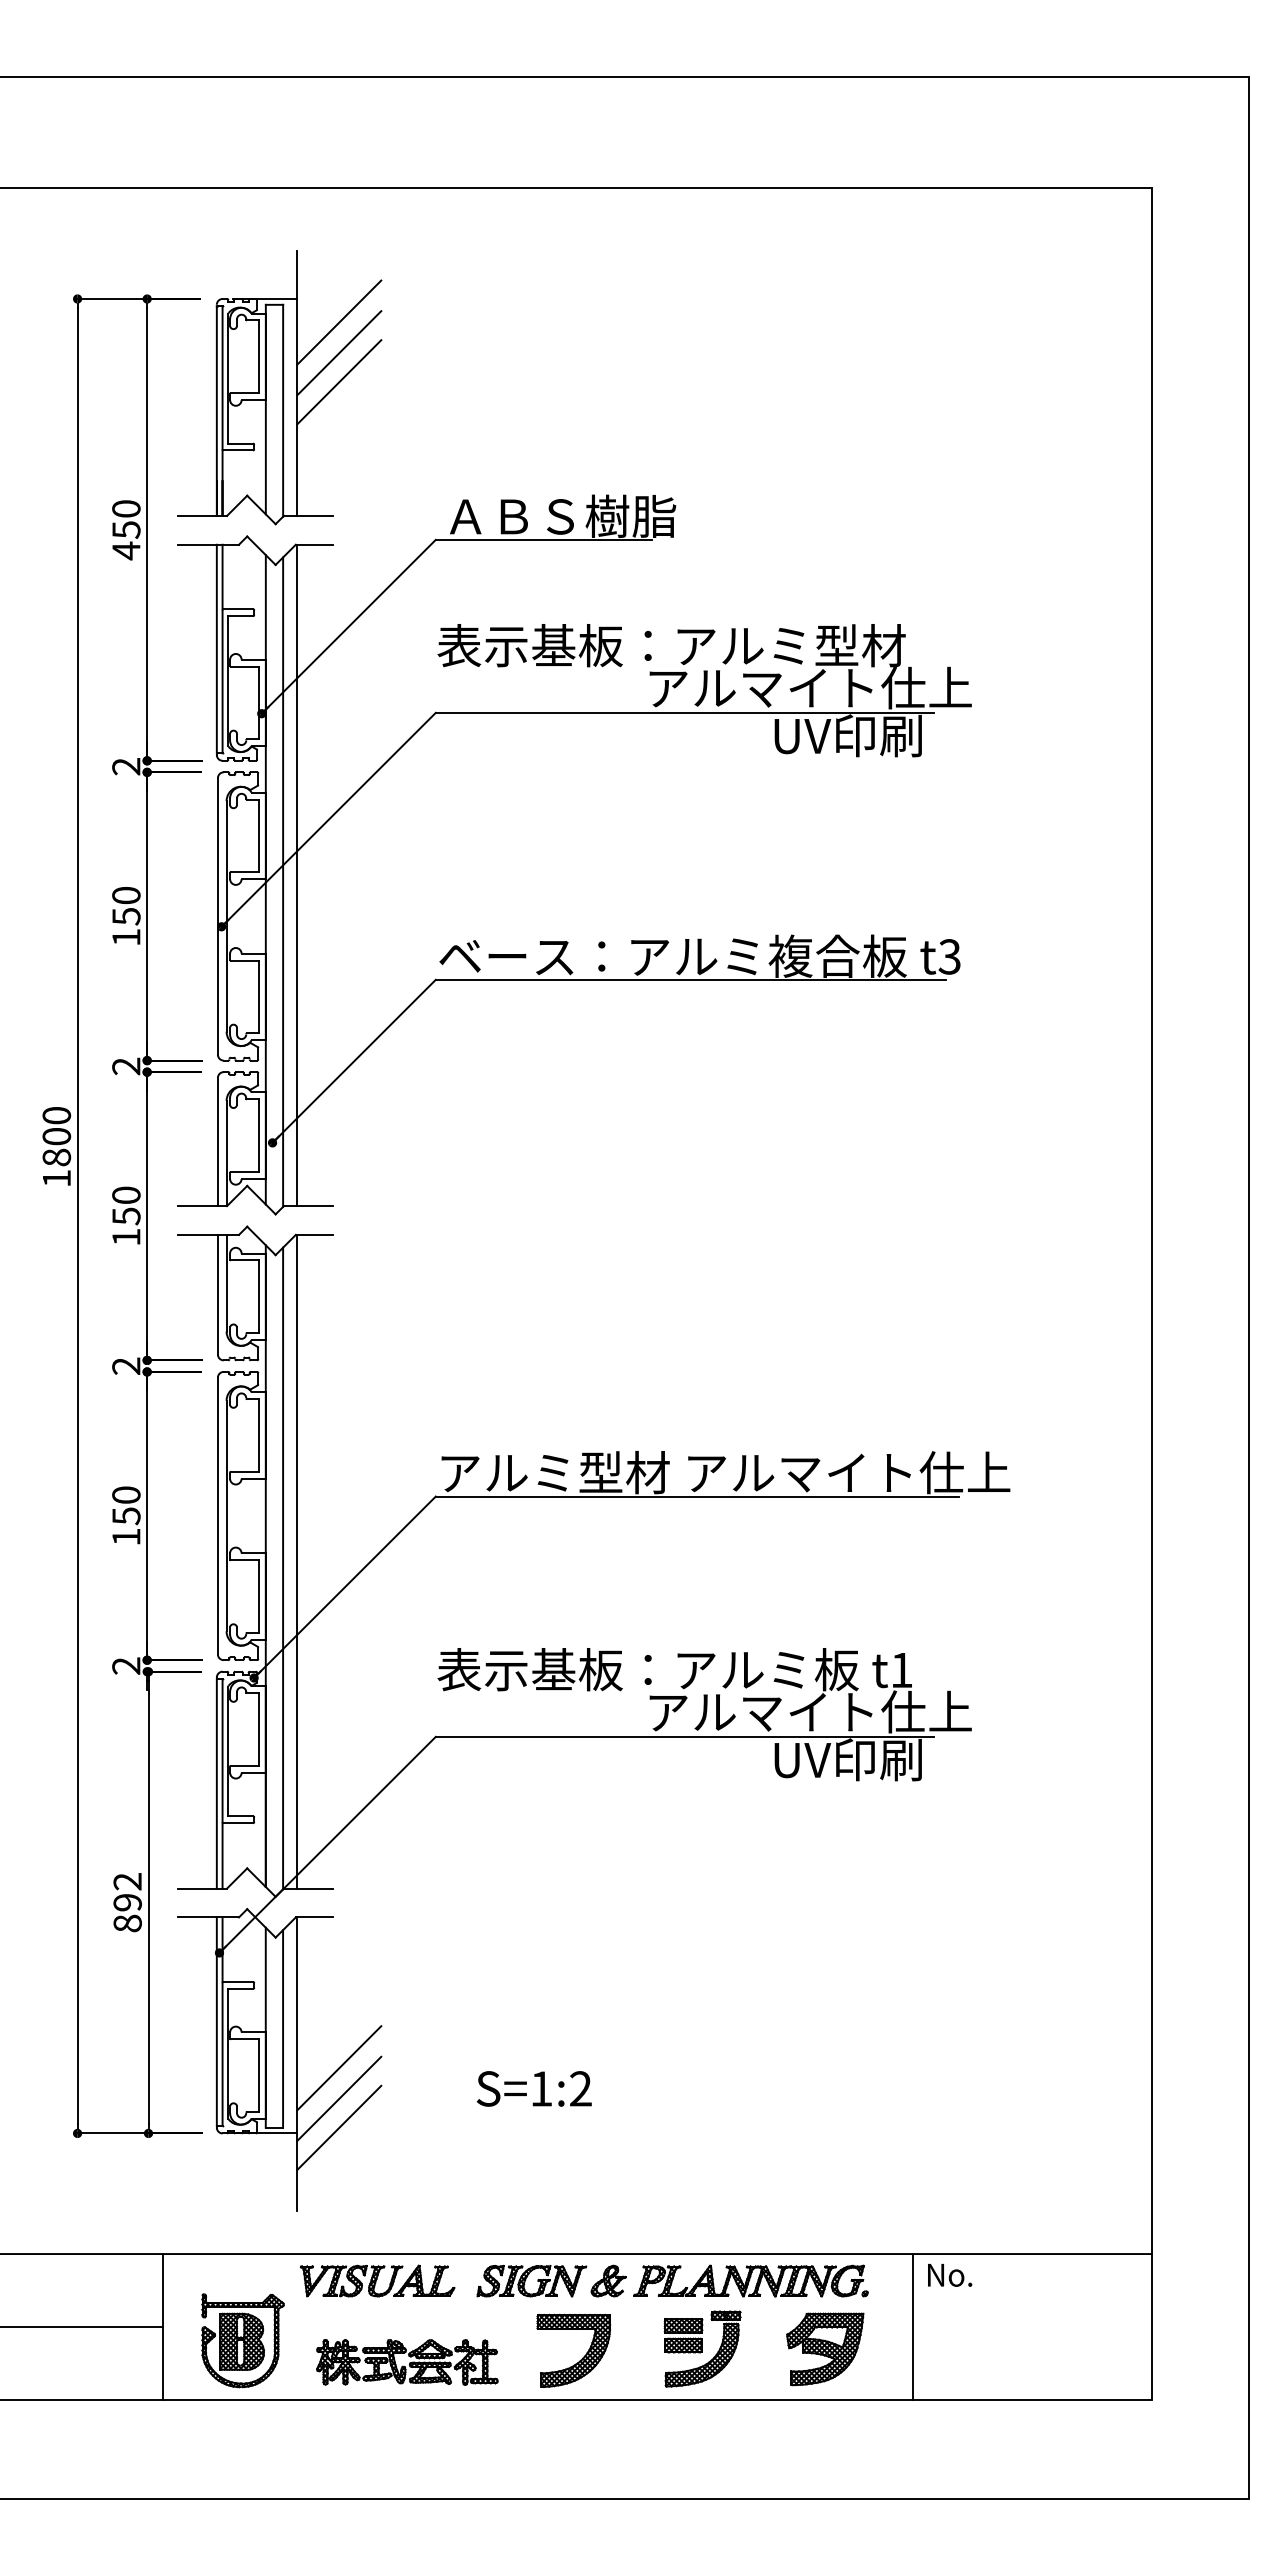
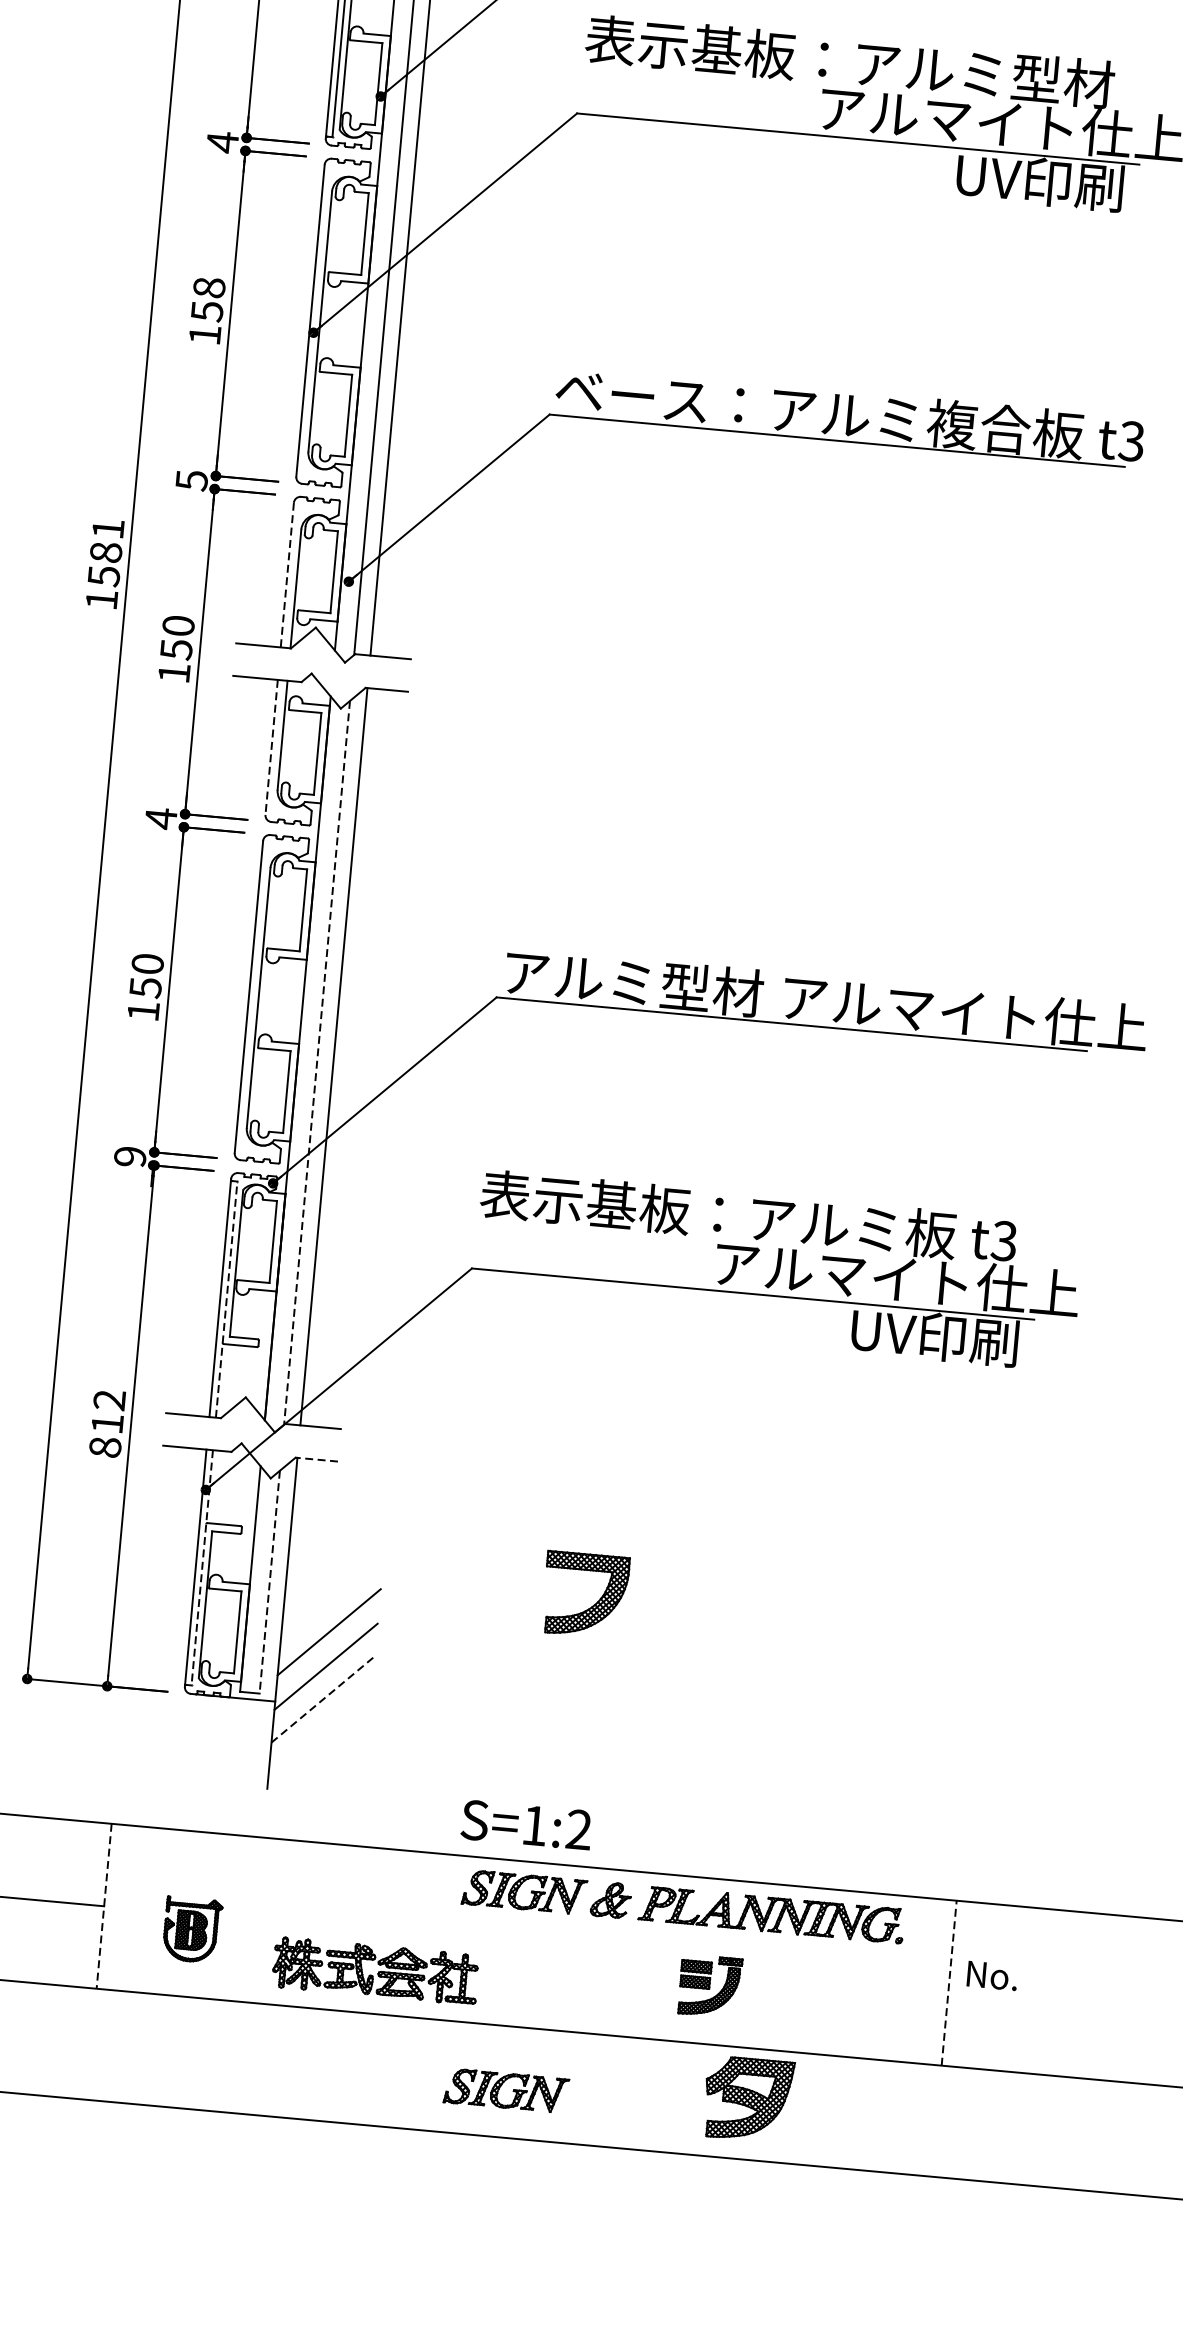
text: (126, 766) -> (222, 142), 2 -> 4
text: (126, 895) -> (209, 287), 150 -> 158
text: (126, 1066) -> (191, 480), 2 -> 5
text: (56, 1136) -> (105, 552), 1800 -> 1581
line: (217, 1142) -> (286, 575), solid -> dashed
line: (217, 1294) -> (271, 747), solid -> dashed
text: (126, 1365) -> (161, 817), 2 -> 4
line: (283, 1568) -> (317, 1062), solid -> dashed
text: (126, 1665) -> (130, 1156), 2 -> 9
text: (901, 1670) -> (1004, 1241), t1 -> t3
line: (222, 1783) -> (226, 1299), solid -> dashed
text: (127, 1902) -> (107, 1423), 892 -> 812
line: (314, 1917) -> (316, 1459), solid -> dashed
line: (222, 2022) -> (202, 1568), solid -> dashed
line: (283, 2028) -> (270, 1581), solid -> dashed
text: (533, 2088) -> (525, 1824), moved
line: (339, 2127) -> (323, 1699), solid -> dashed
text: (950, 2275) -> (992, 1976), moved
part: (377, 2280) -> (350, 1875), removed
line: (912, 2326) -> (949, 1982), solid -> dashed
line: (163, 2327) -> (104, 1906), solid -> dashed
part: (242, 2340) -> (192, 1929), size x0.6
part: (702, 2348) -> (710, 1985), size x0.7
part: (825, 2349) -> (748, 2099), moved
part: (581, 2358) -> (593, 1604), moved
part: (531, 2456) -> (506, 2089), added

